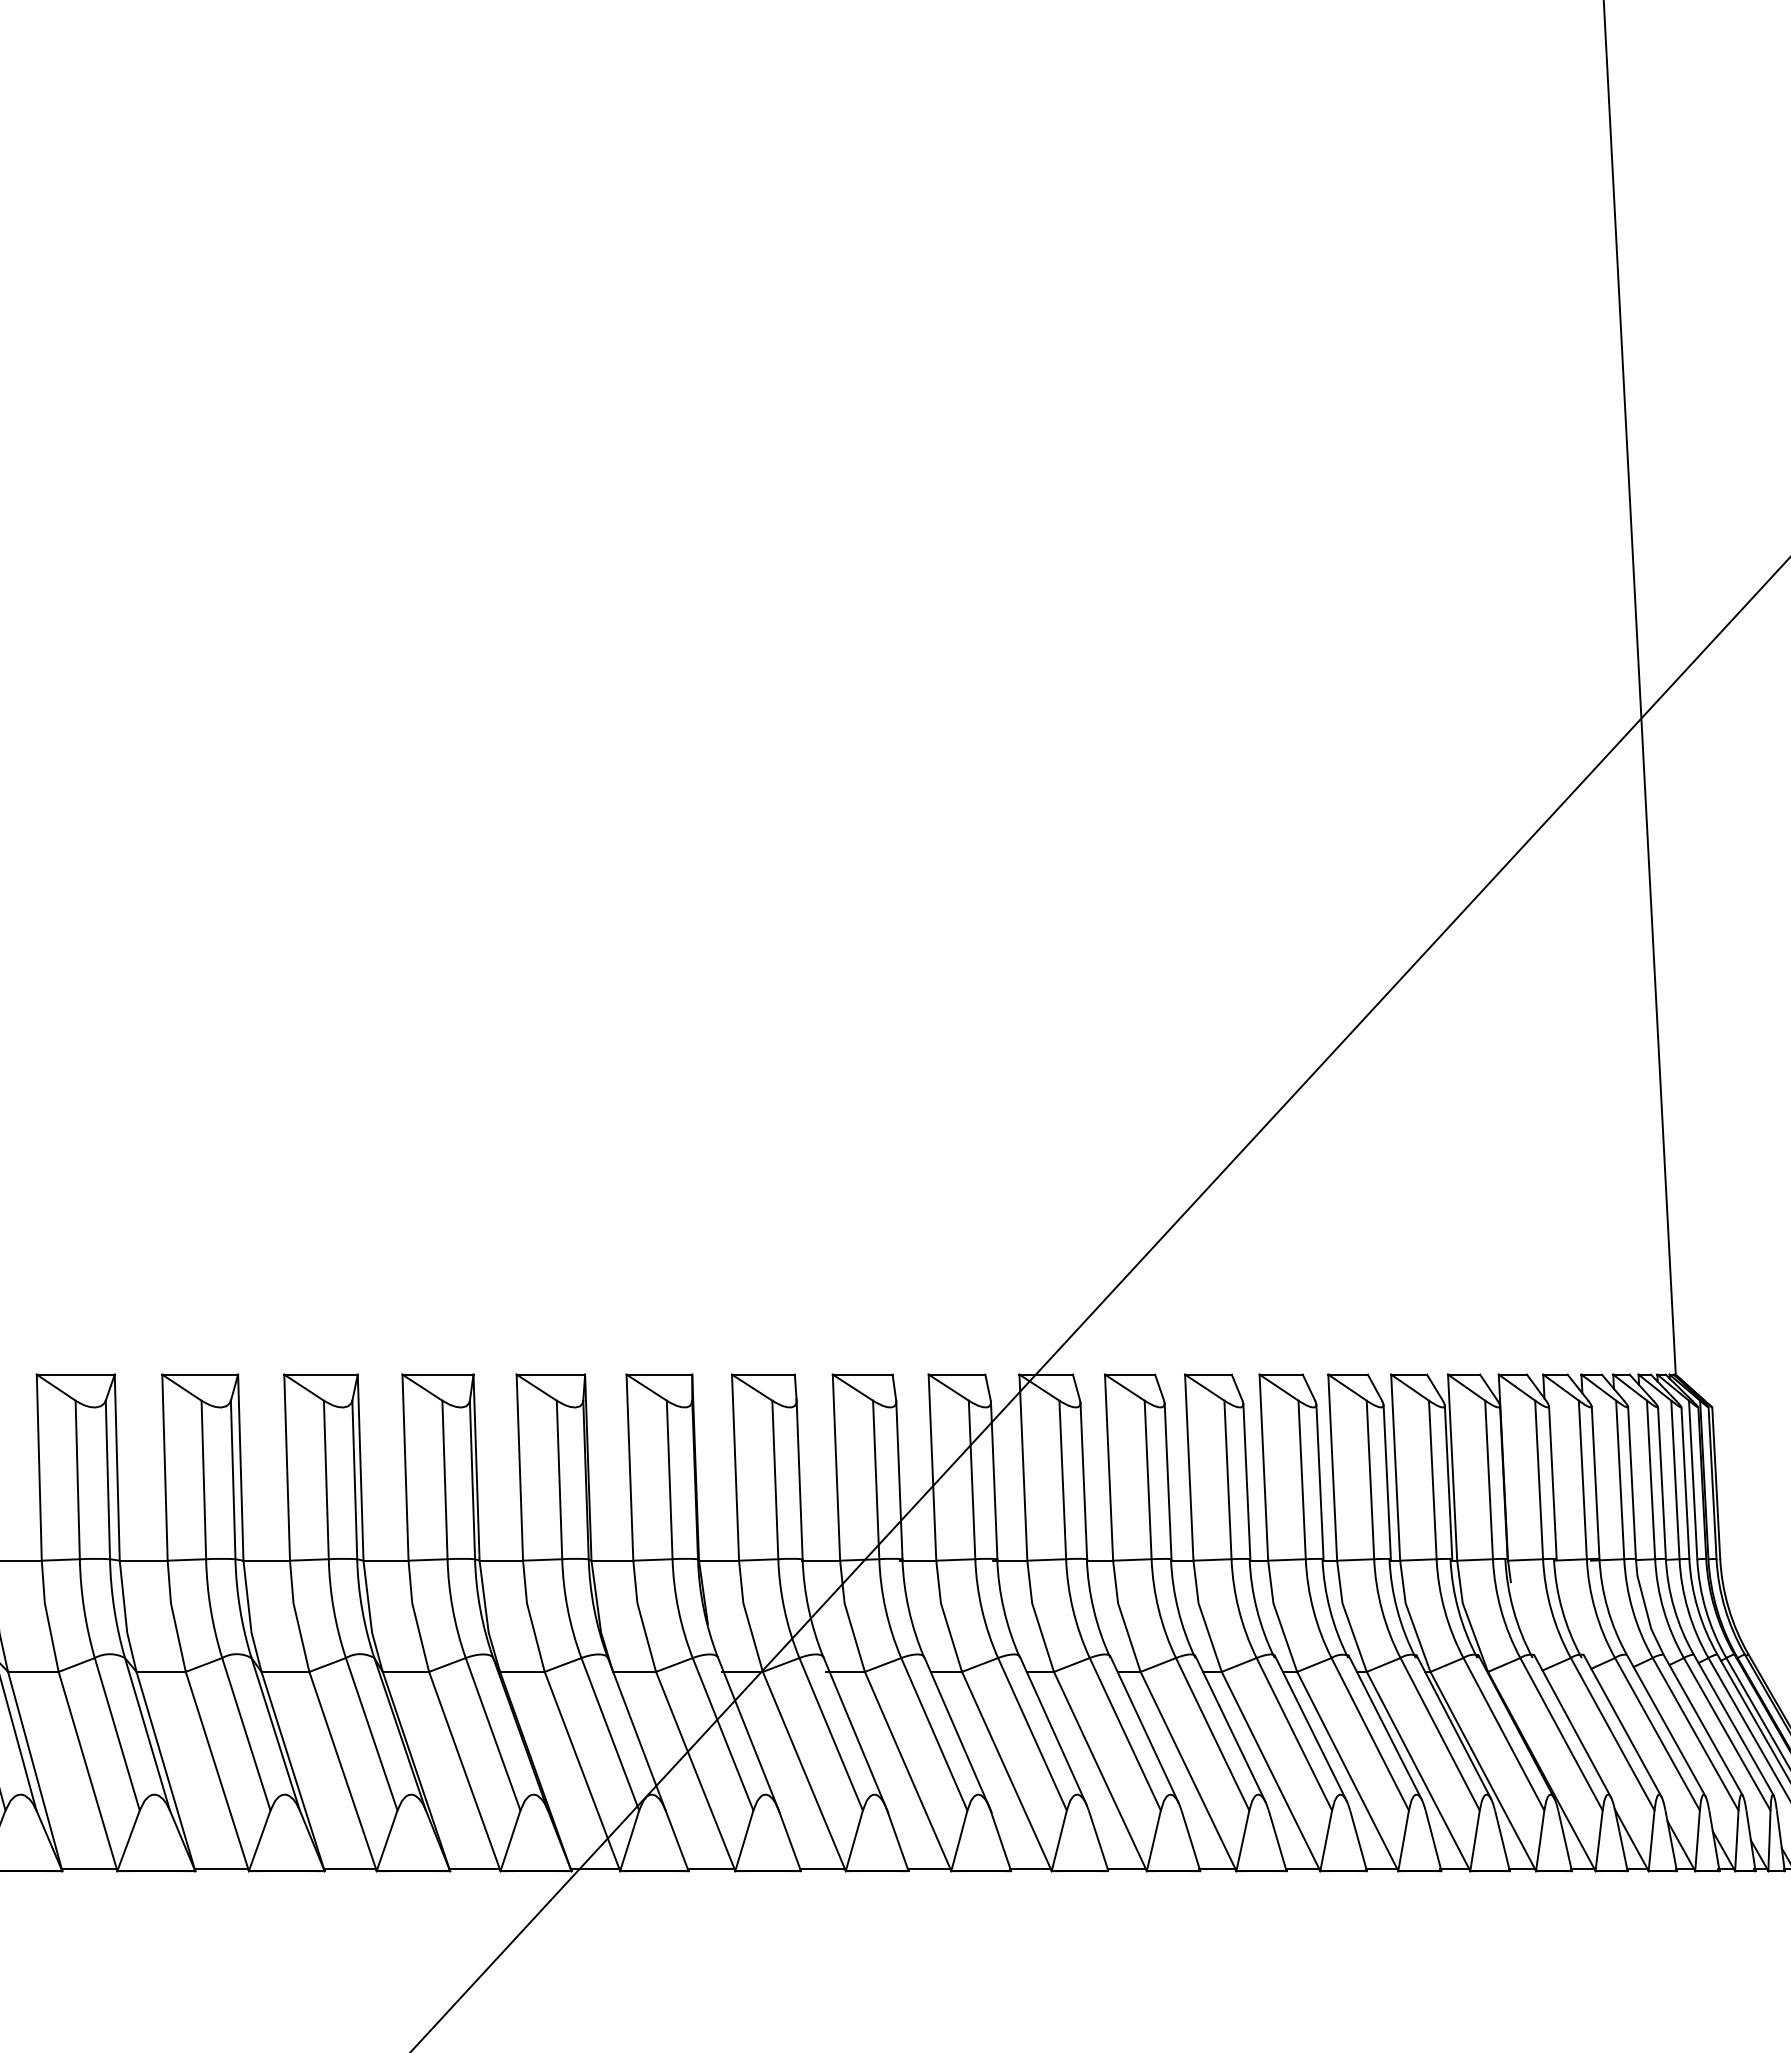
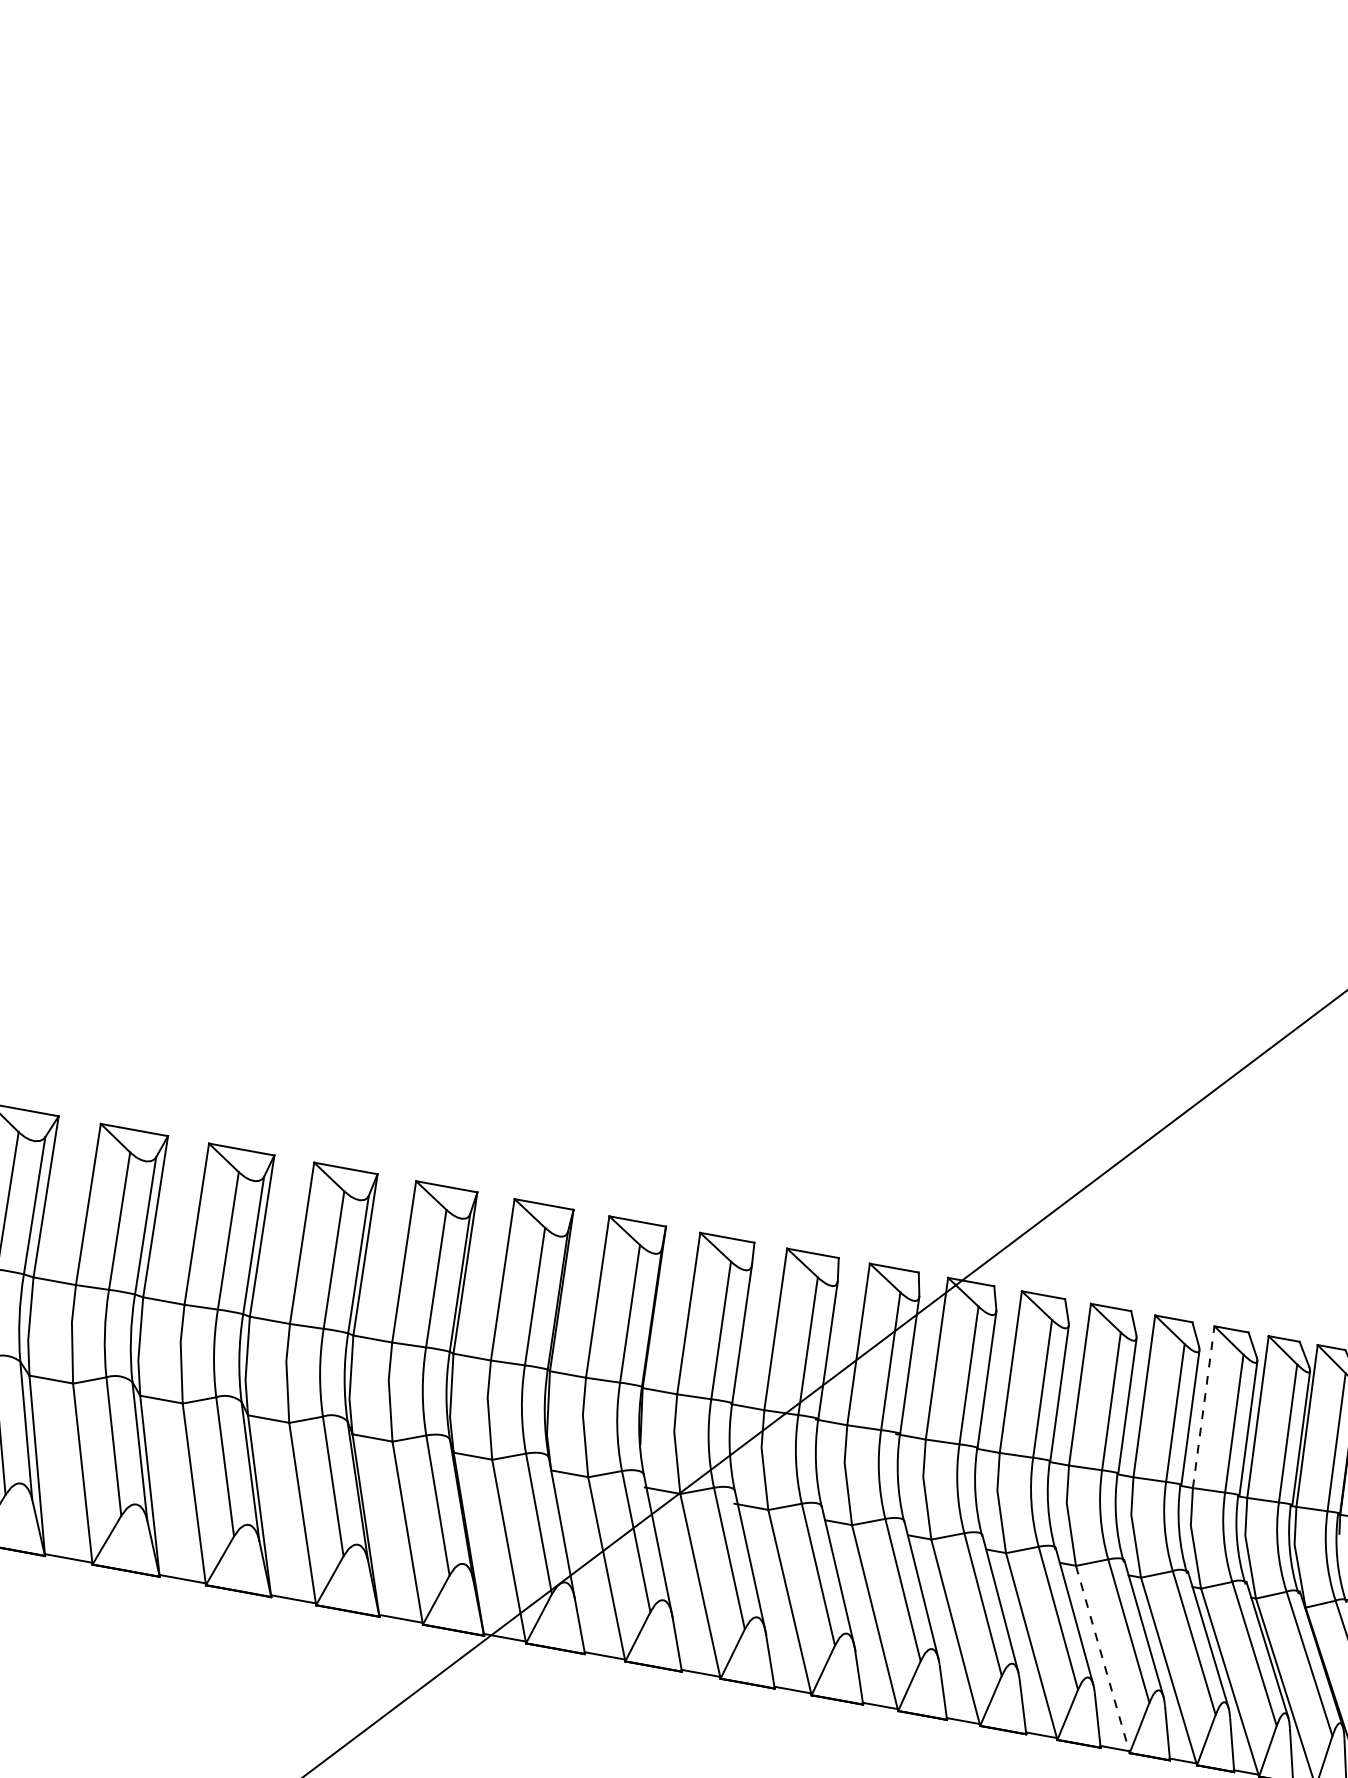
line: (1332, 1467) -> (1203, 1407), solid -> dashed
line: (1270, 1770) -> (1102, 1658), solid -> dashed

